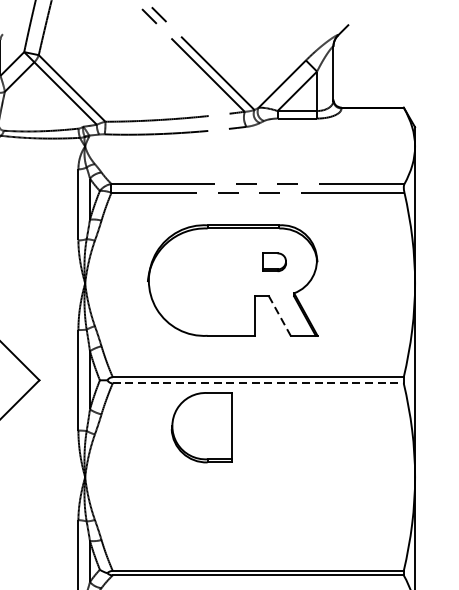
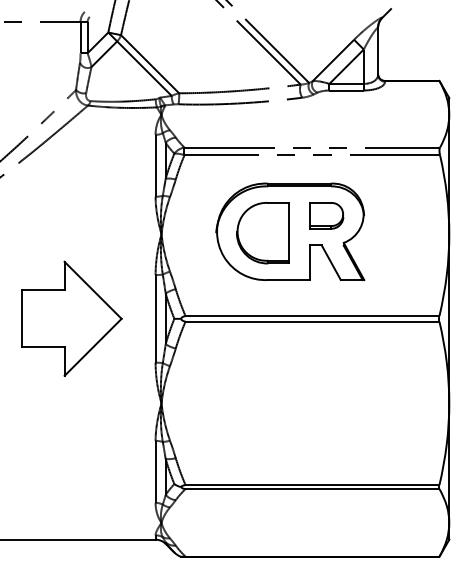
part: (274, 261) -> (326, 215), size x1.67
line: (280, 315) -> (331, 262), dashed -> solid
line: (258, 383) -> (312, 321), dashed -> solid
part: (200, 428) -> (262, 233), moved

